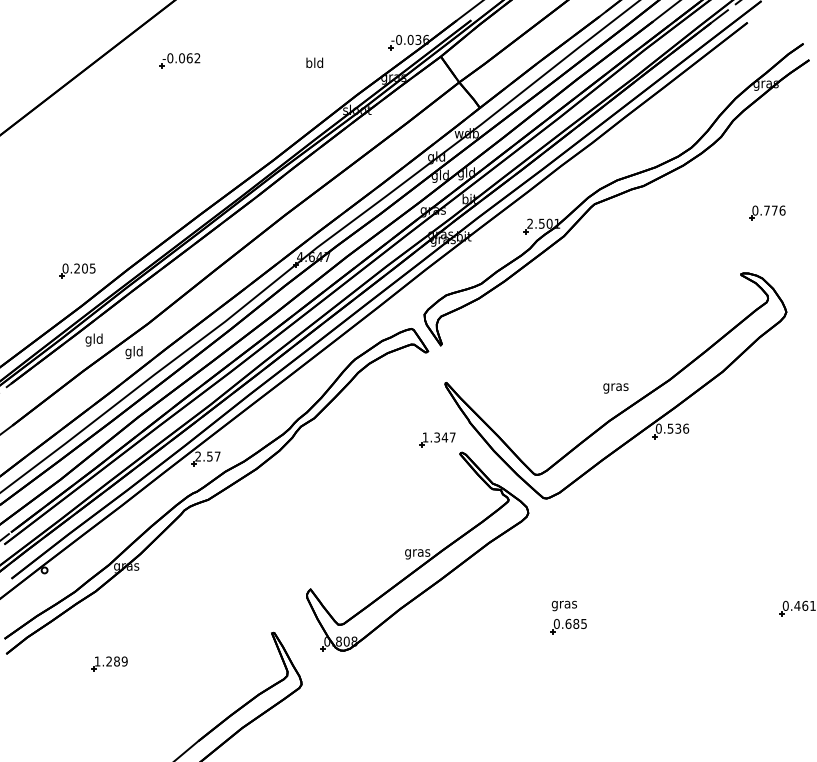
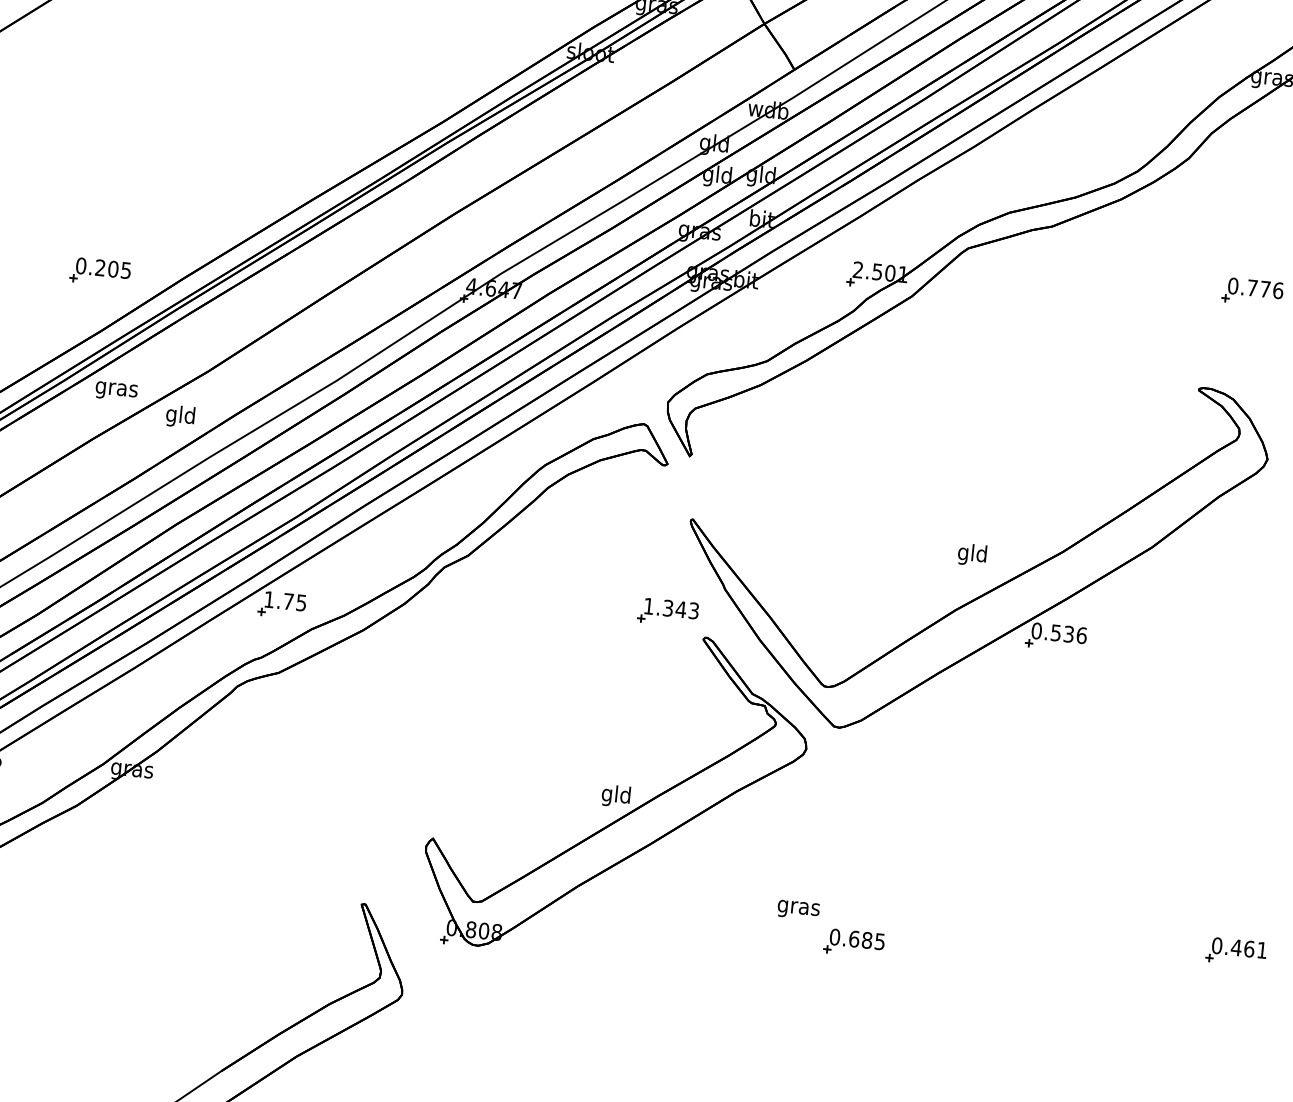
text: (93, 339) -> (115, 388), gld -> gras
text: (615, 386) -> (972, 553), gras -> gld
text: (452, 437) -> (693, 610), 1.347 -> 1.343
text: (207, 456) -> (284, 601), 2.57 -> 1.75
text: (417, 552) -> (616, 795), gras -> gld
text: (563, 605) -> (797, 909), moved
part: (109, 663) -> (87, 927), removed

